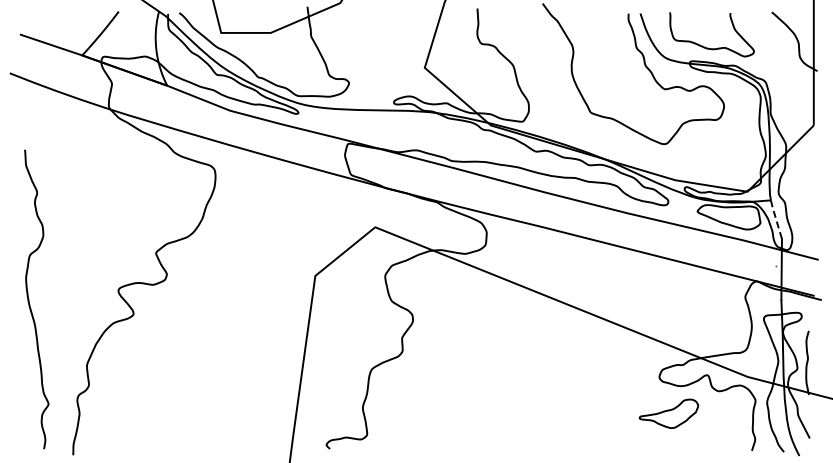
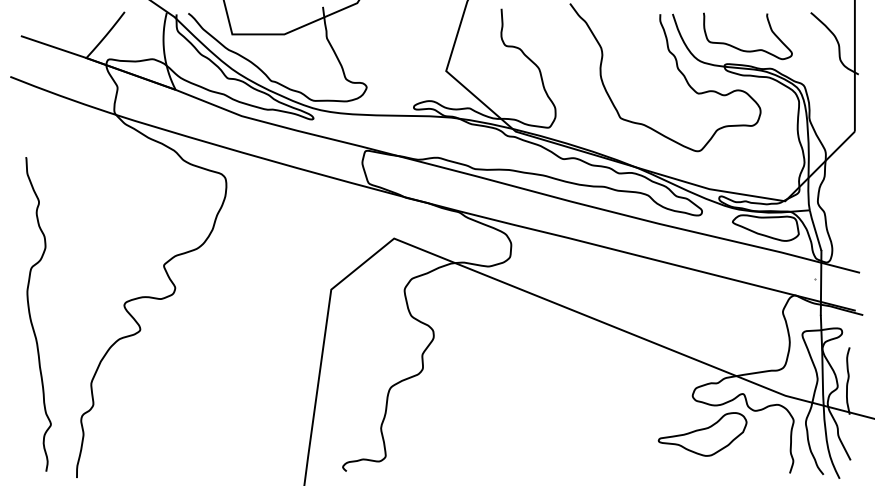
line: (776, 219) -> (815, 230), dashed -> solid
part: (668, 413) -> (702, 434), size x1.43

